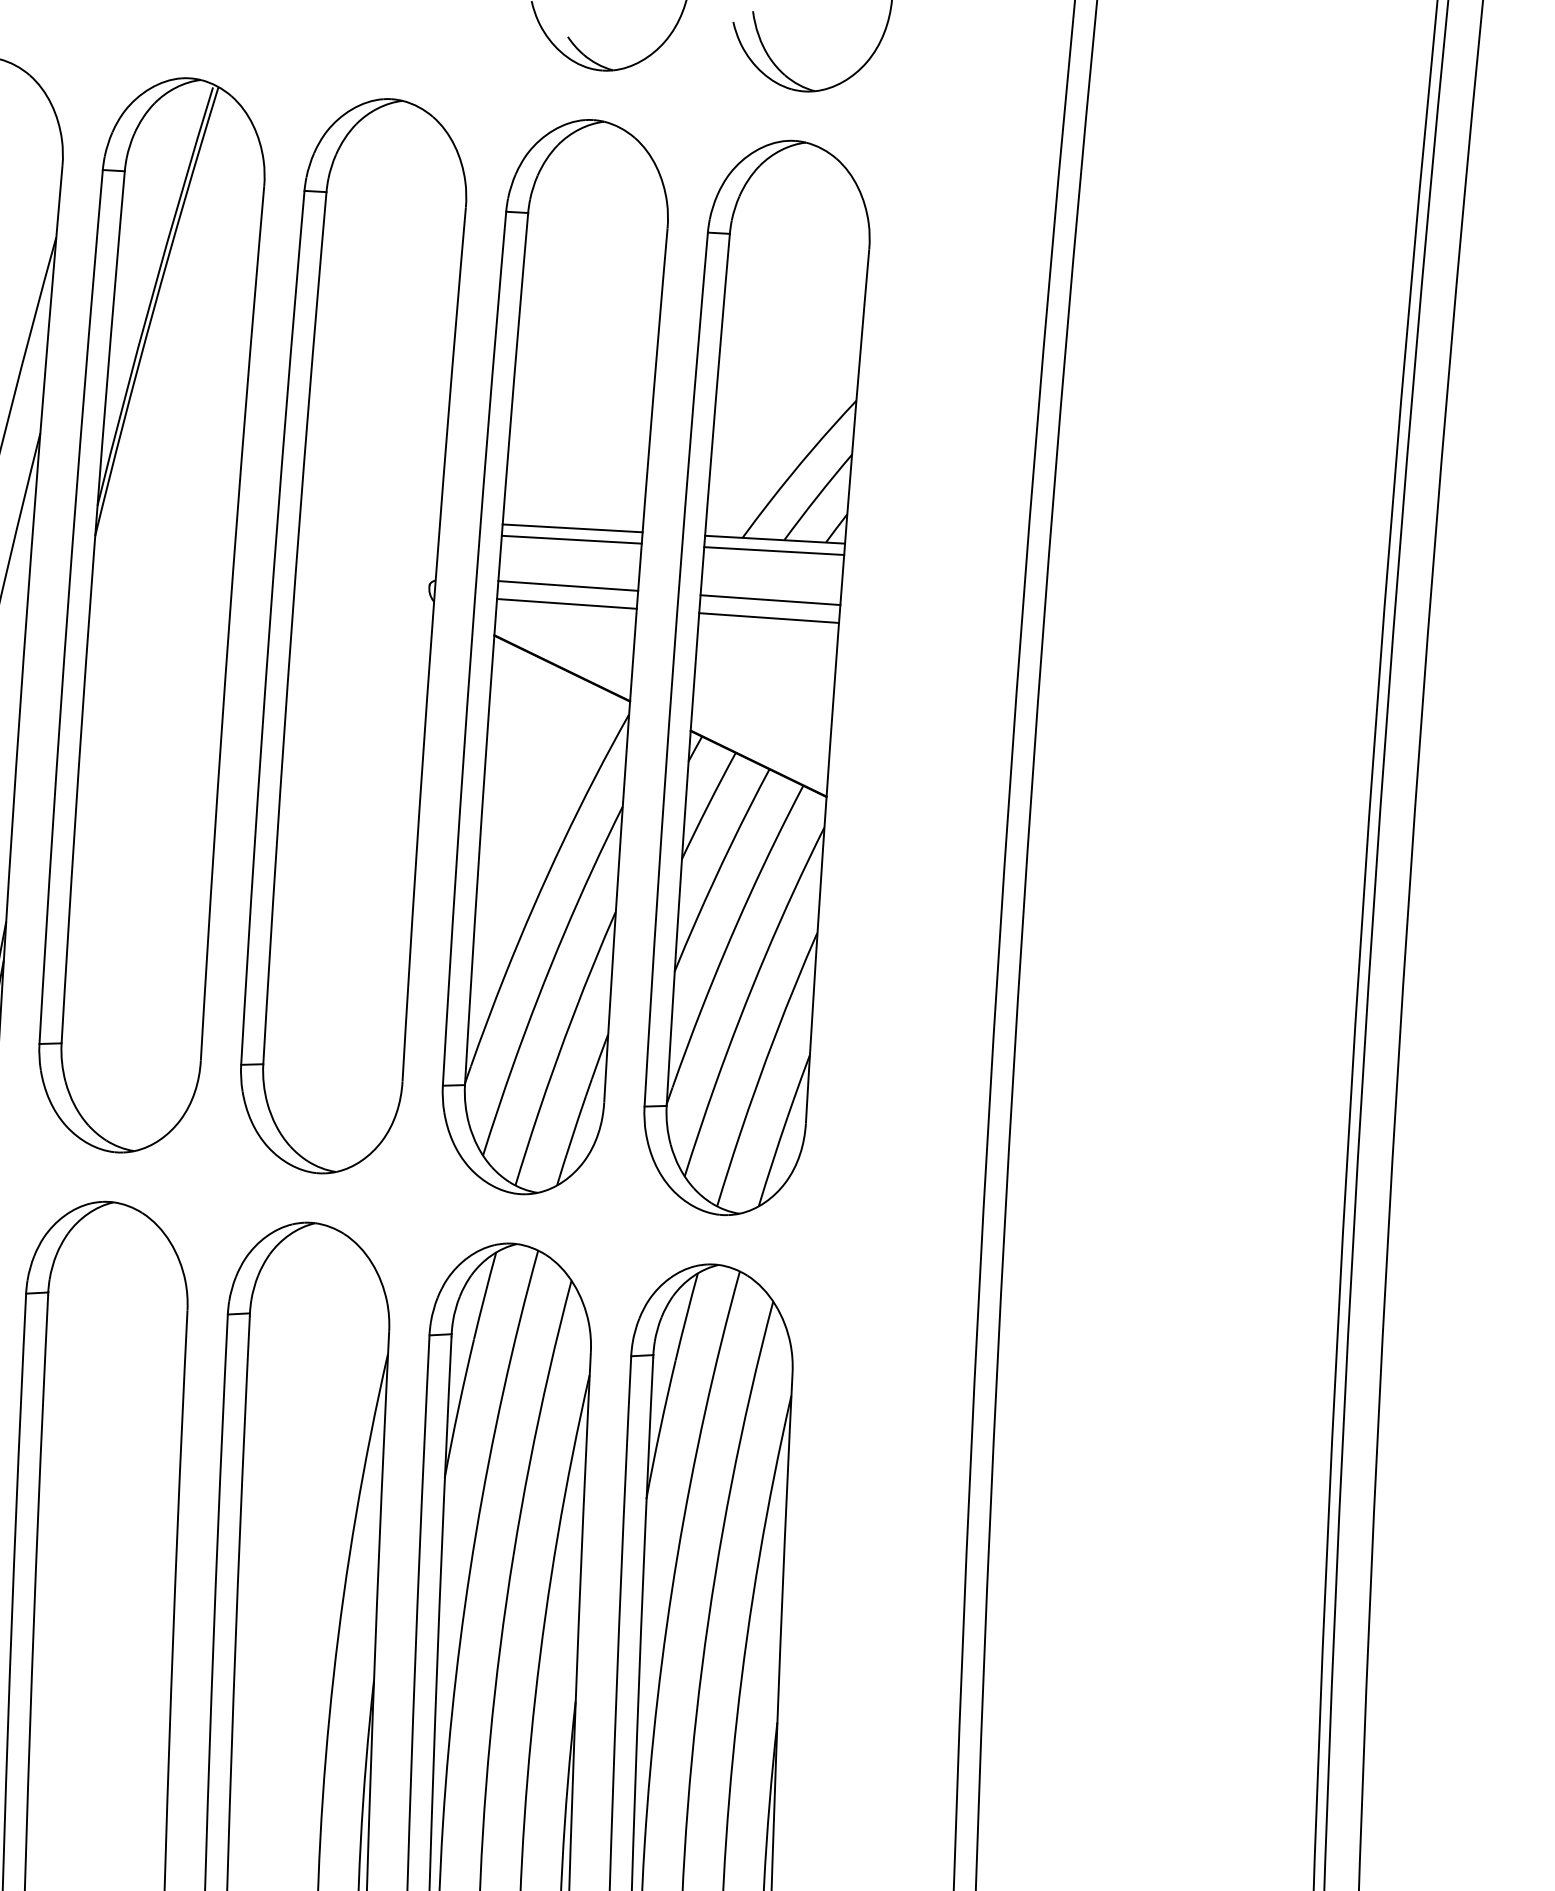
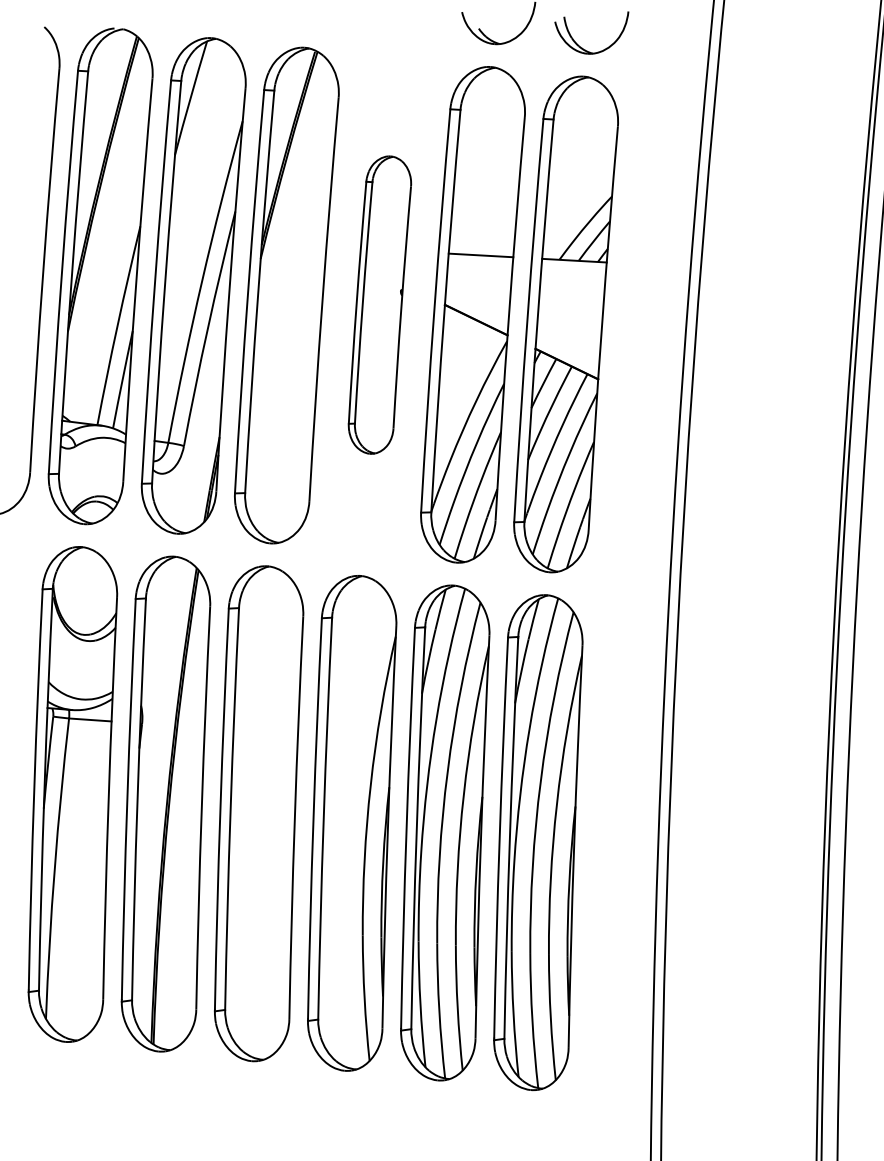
line: (571, 539) -> (480, 260), removed
line: (773, 550) -> (573, 265), removed
line: (567, 584) -> (478, 281), removed
line: (770, 600) -> (572, 288), removed
line: (567, 604) -> (478, 290), removed
line: (768, 617) -> (571, 296), removed
part: (352, 634) -> (379, 304), size x0.6

